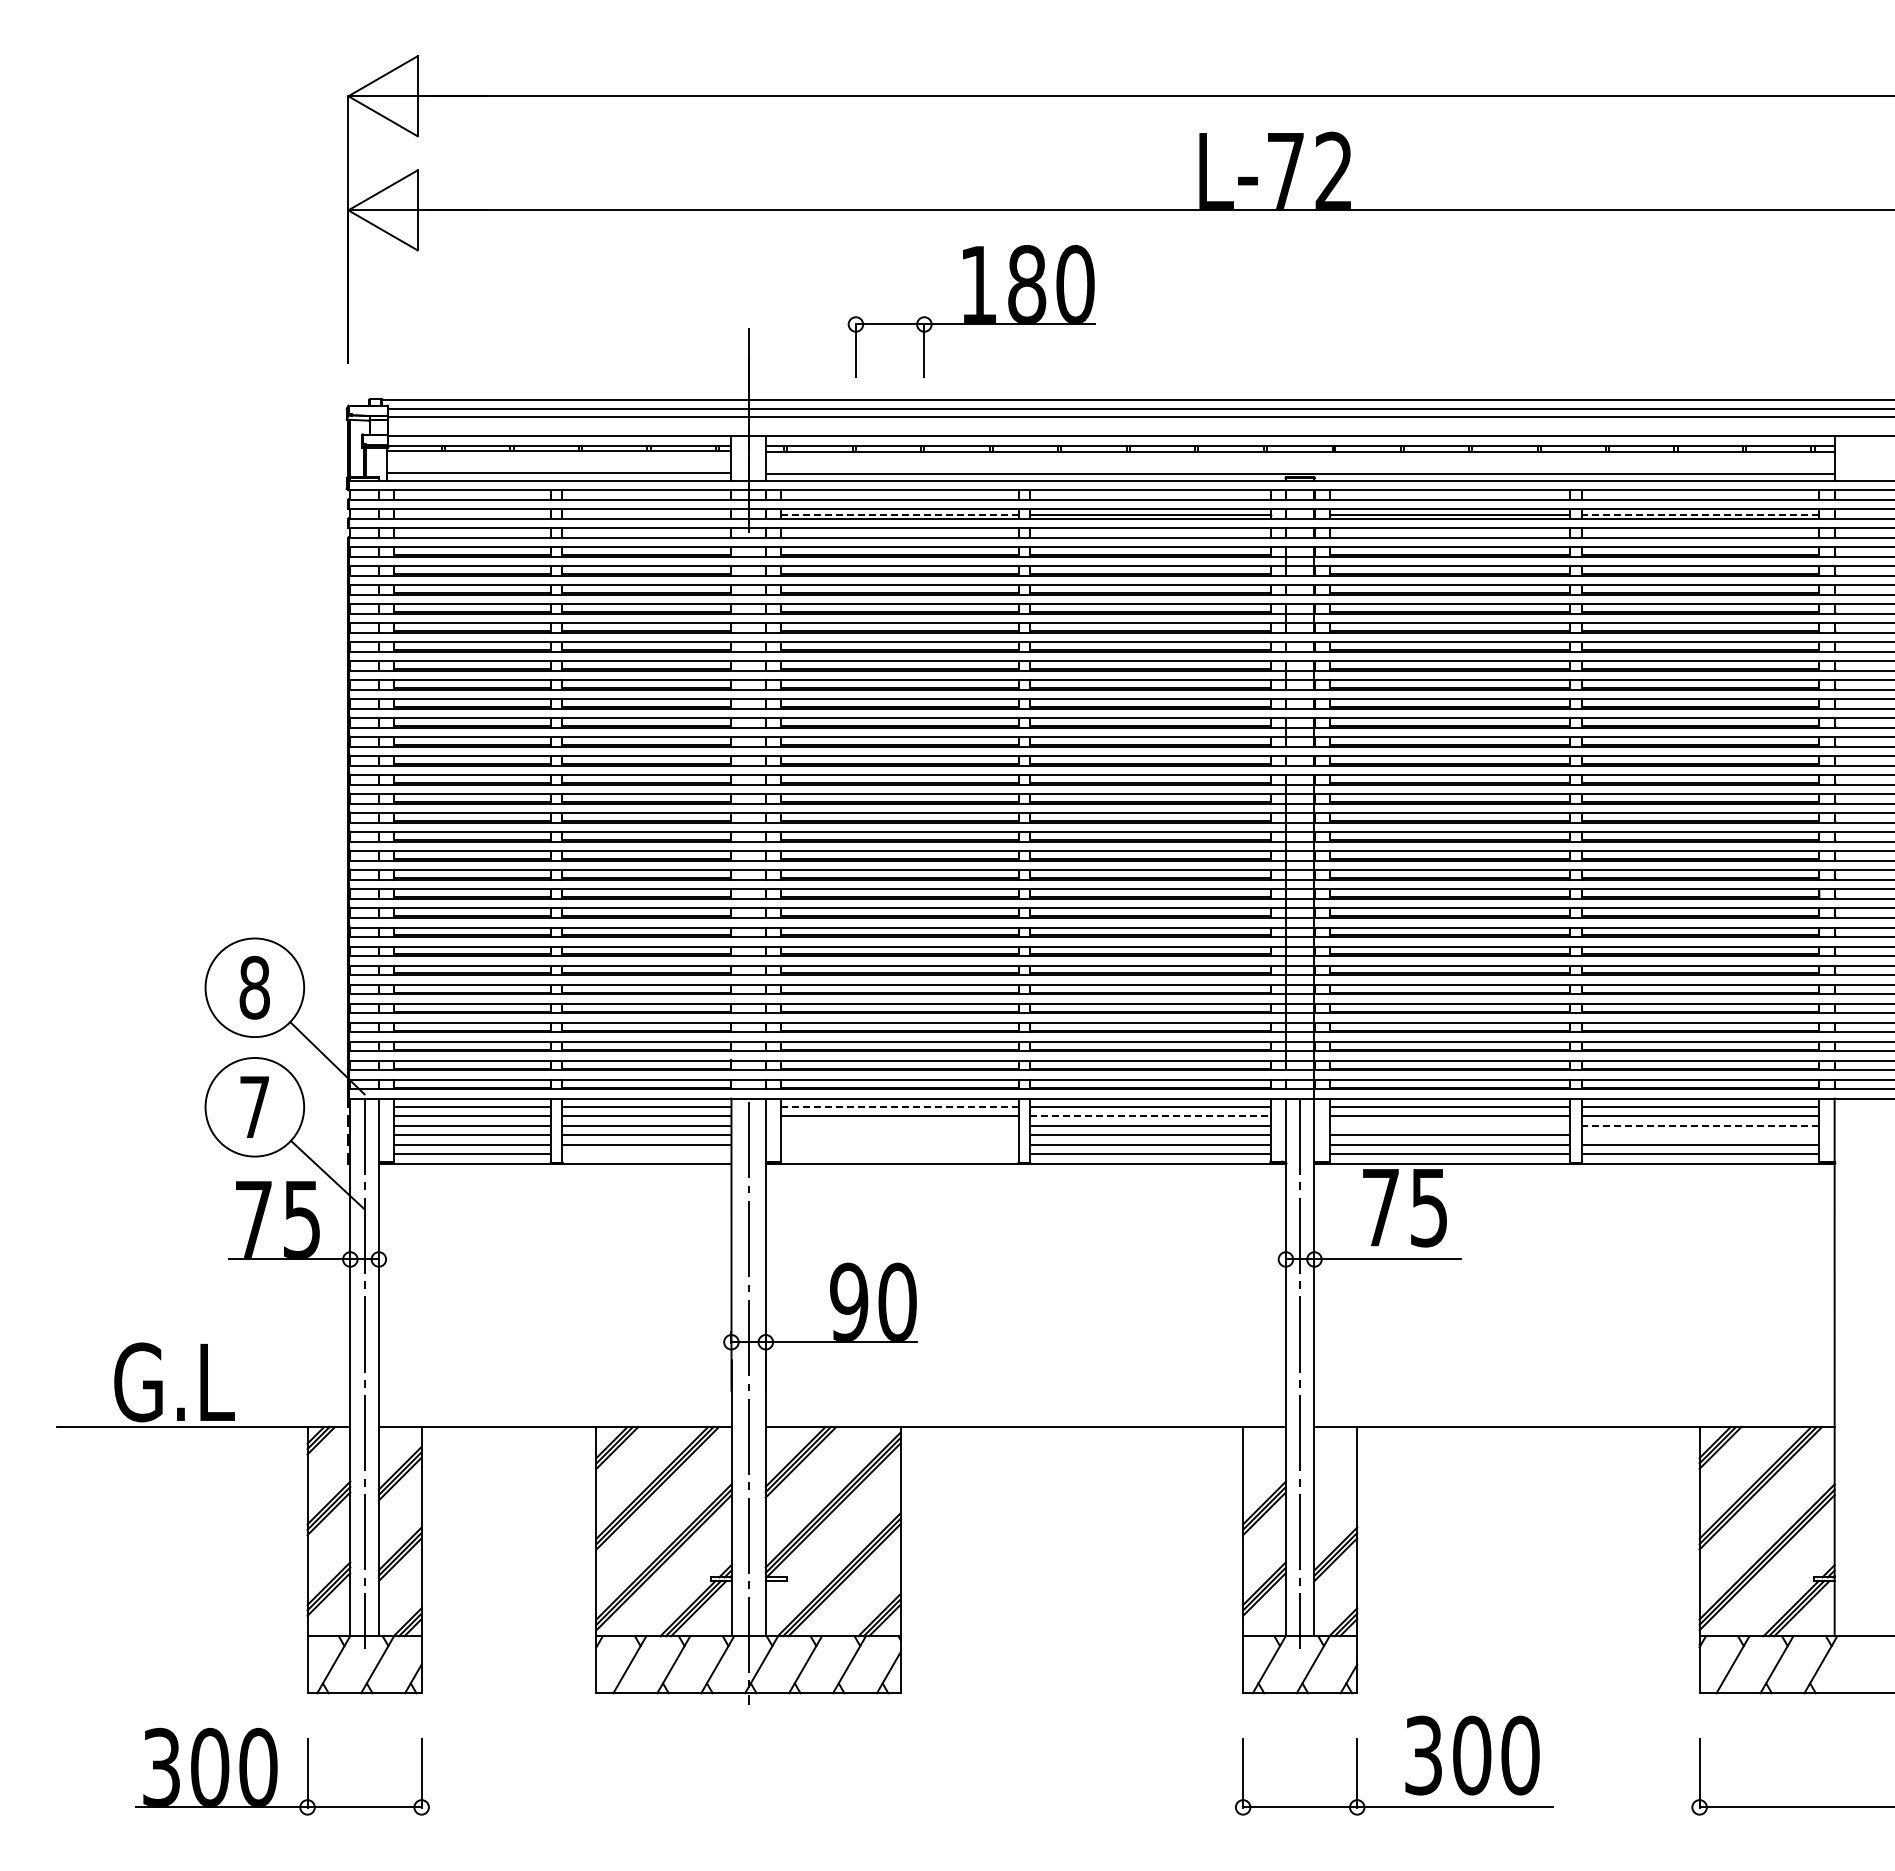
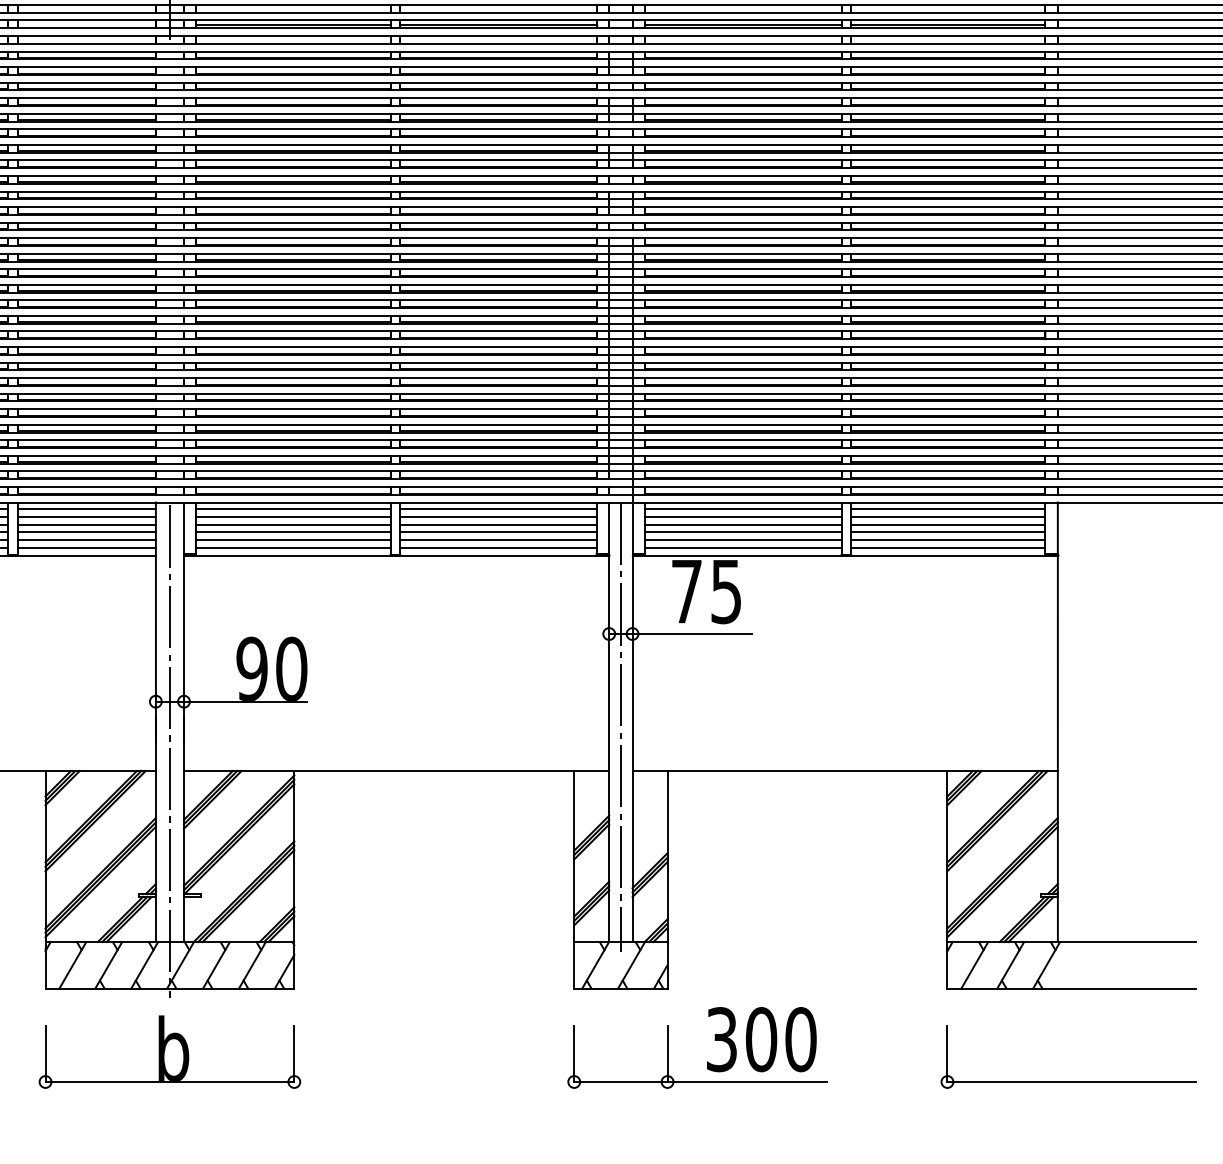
line: (899, 514) -> (293, 24), dashed -> solid
line: (1700, 514) -> (948, 24), dashed -> solid
line: (899, 1106) -> (293, 508), dashed -> solid
line: (1150, 1116) -> (498, 517), dashed -> solid
line: (899, 1125) -> (293, 524), added
line: (1449, 1125) -> (742, 524), added
line: (1700, 1125) -> (948, 524), dashed -> solid
line: (899, 1135) -> (293, 532), added
line: (1700, 1135) -> (948, 532), added
line: (899, 1144) -> (293, 540), added
line: (646, 1154) -> (86, 548), added
line: (899, 1154) -> (293, 548), added
part: (748, 1770) -> (169, 1051), added

